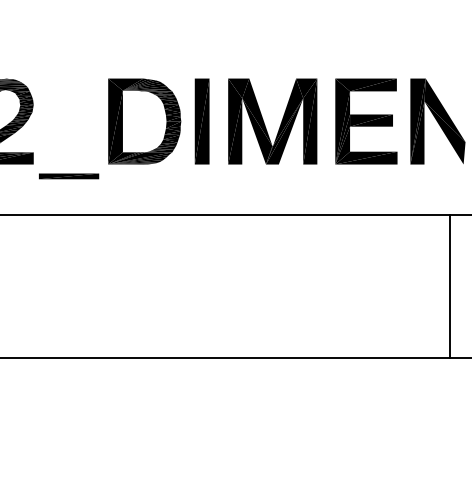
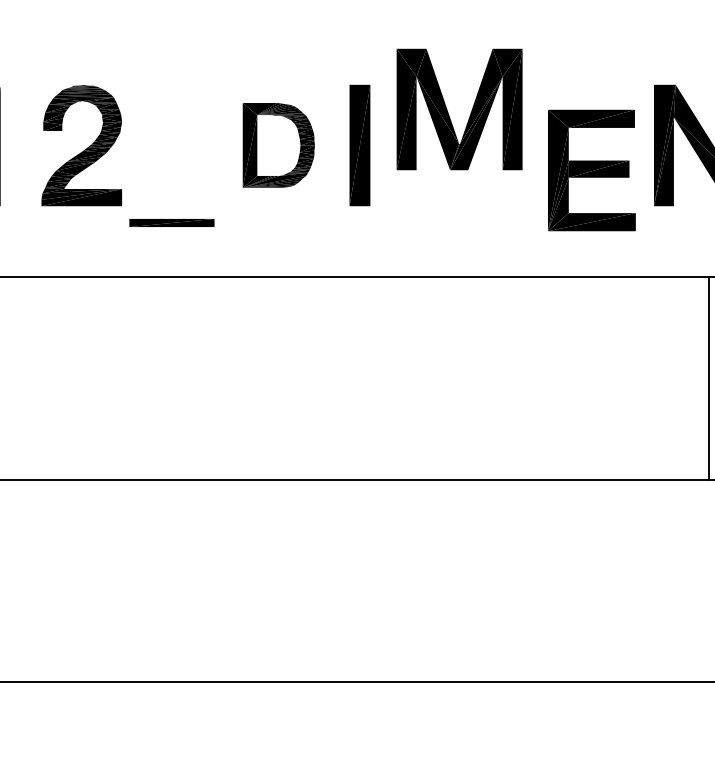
part: (144, 121) -> (278, 145), size x0.7
part: (366, 121) -> (591, 170), moved
part: (264, 123) -> (448, 112), moved

